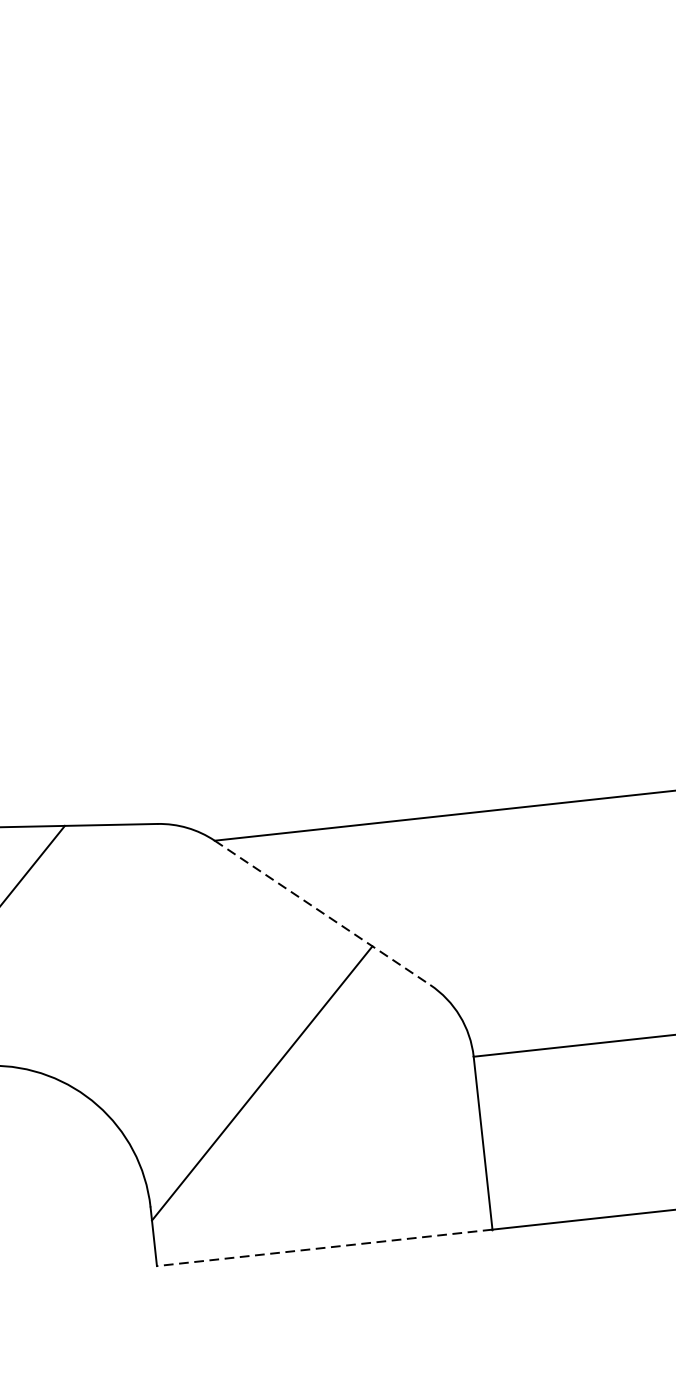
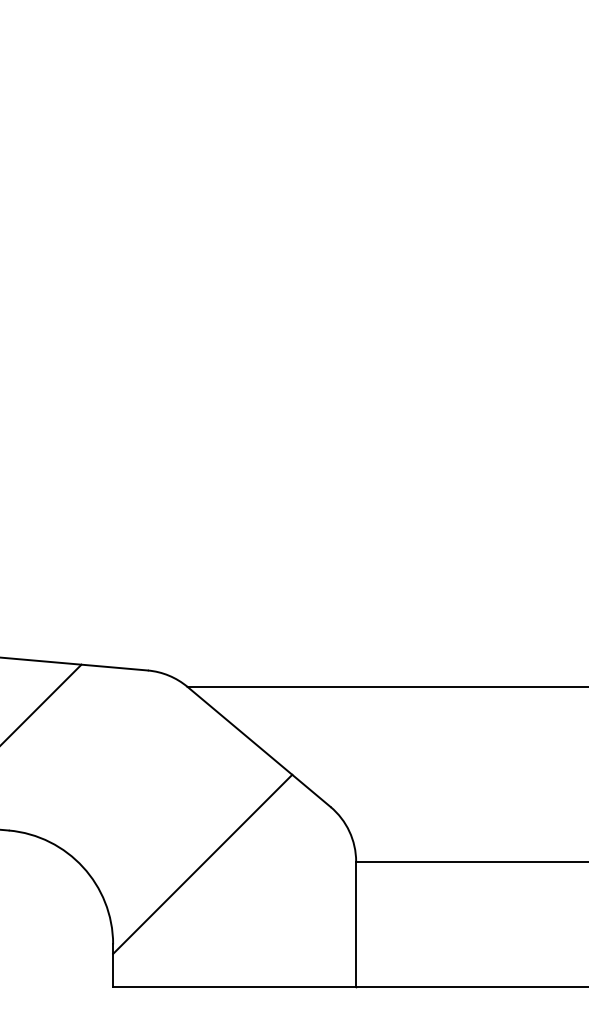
line: (323, 913) -> (259, 747), dashed -> solid
line: (324, 1247) -> (234, 986), dashed -> solid

